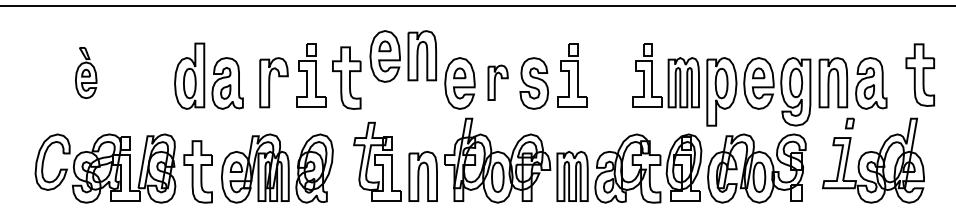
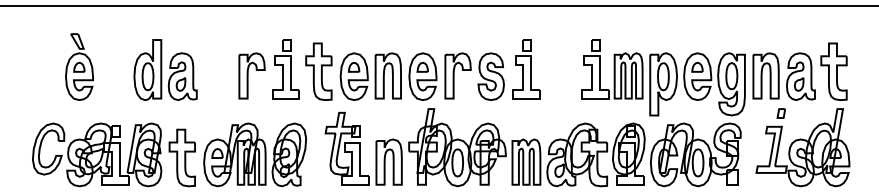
part: (402, 56) -> (370, 76), moved
part: (85, 72) -> (78, 66), size x1.43
part: (919, 74) -> (833, 71), moved
part: (208, 75) -> (165, 69), moved
part: (497, 82) -> (457, 75), size x1.43

